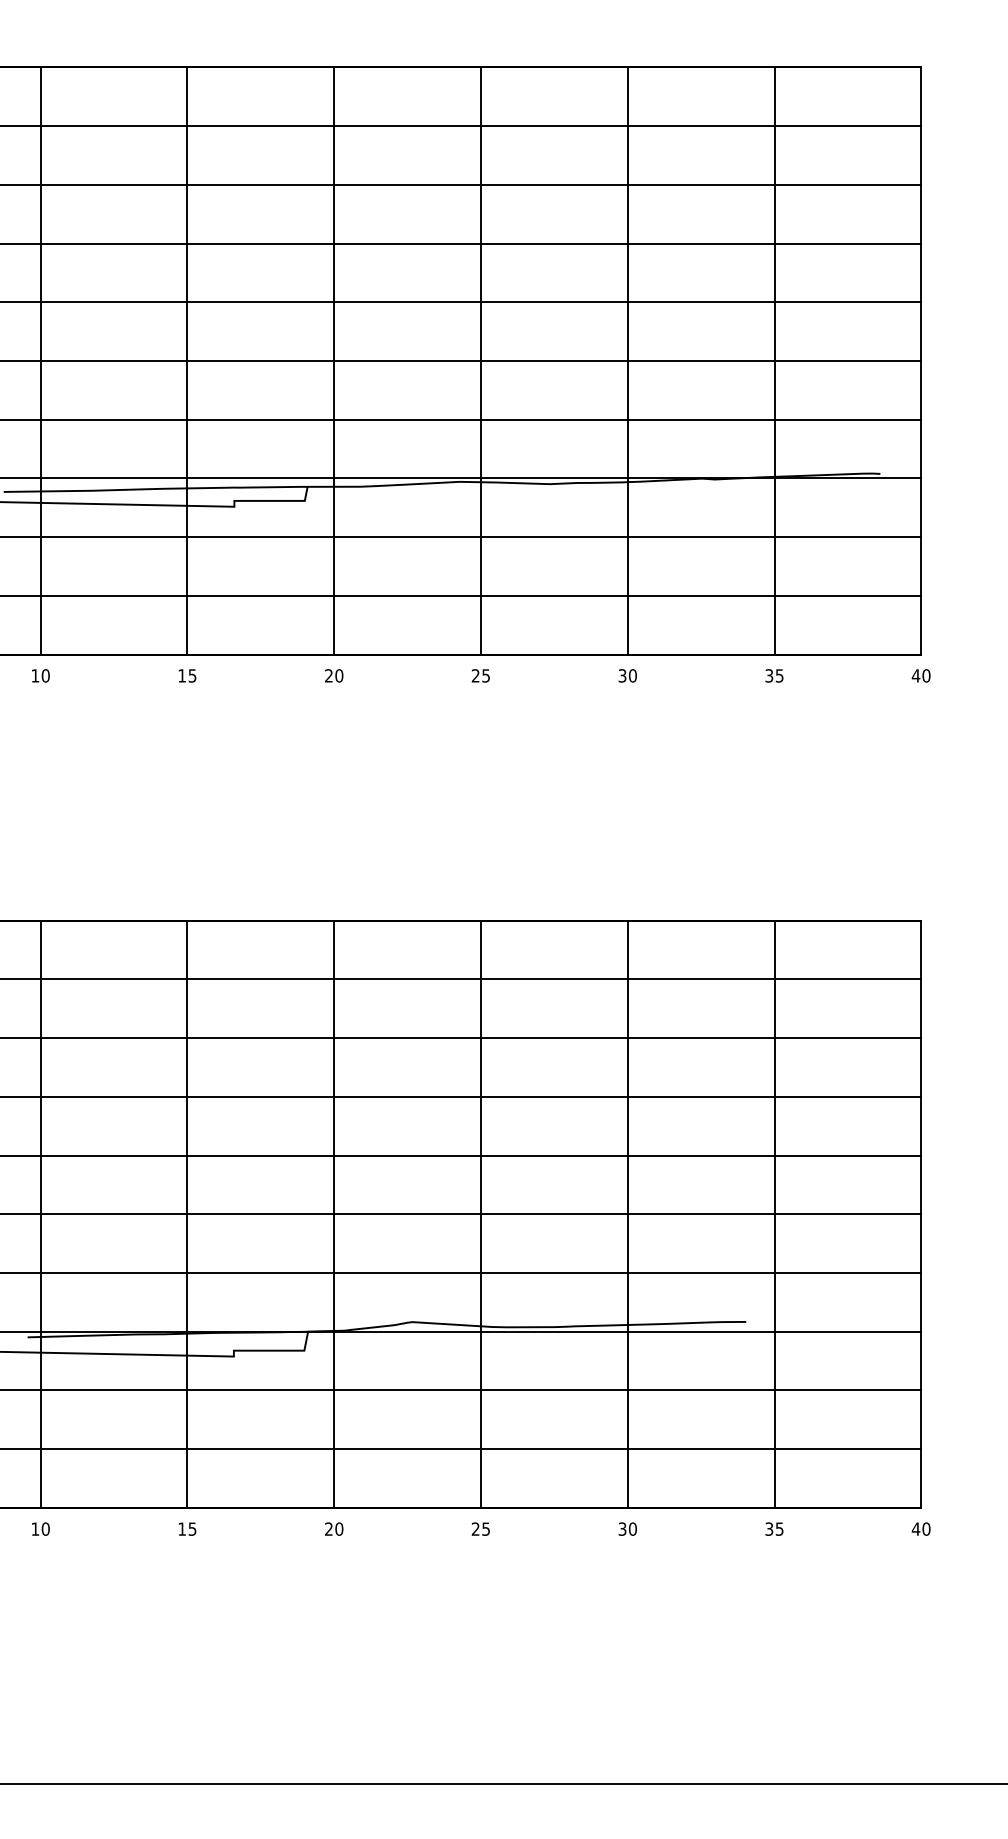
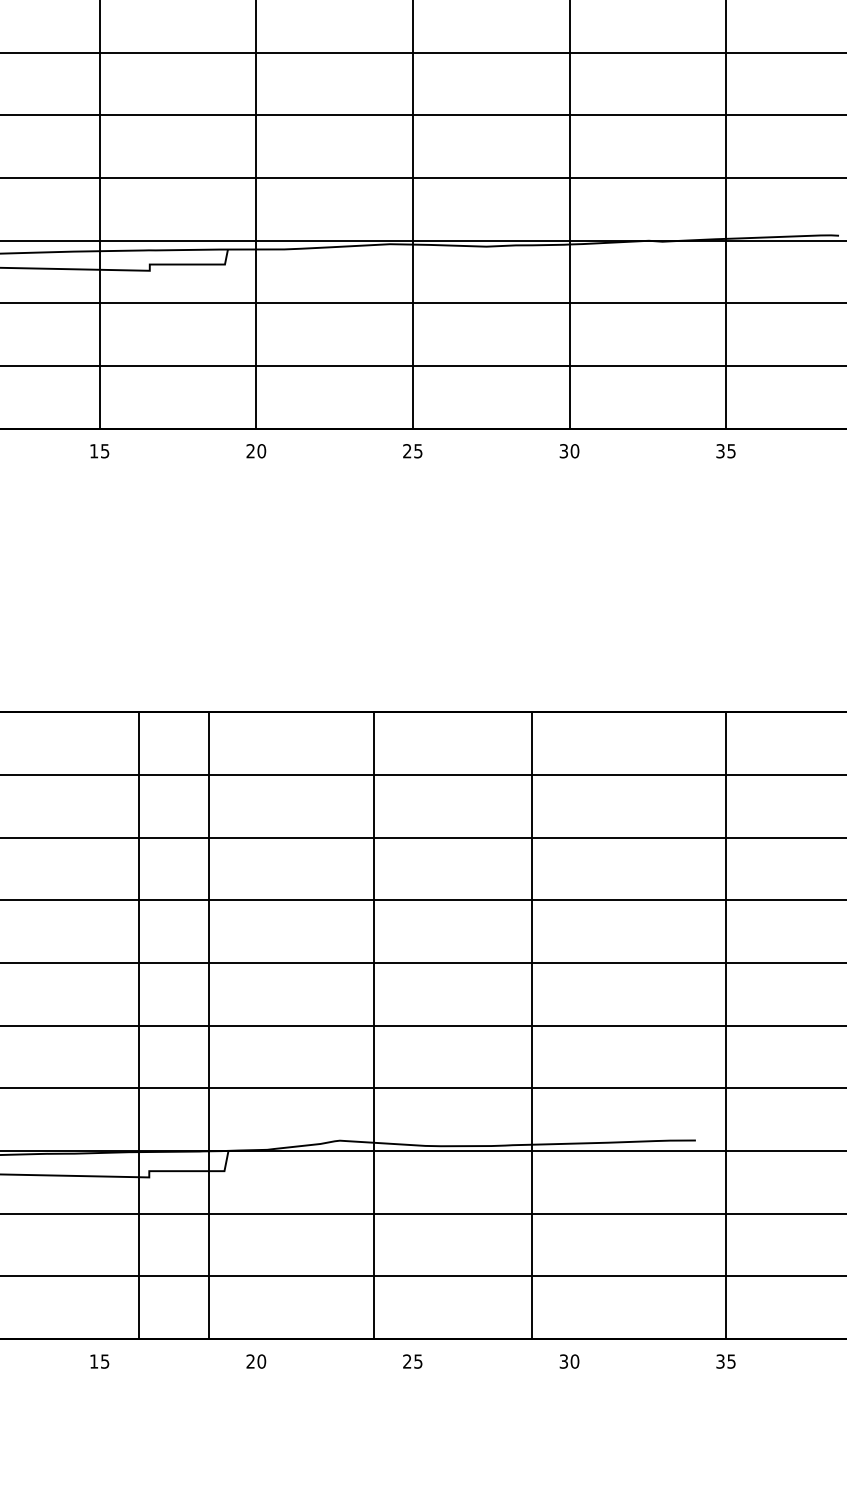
line: (187, 1213) -> (139, 1024), moved
line: (334, 1213) -> (209, 1024), moved
line: (480, 1213) -> (373, 1024), moved
line: (627, 1213) -> (531, 1024), moved

